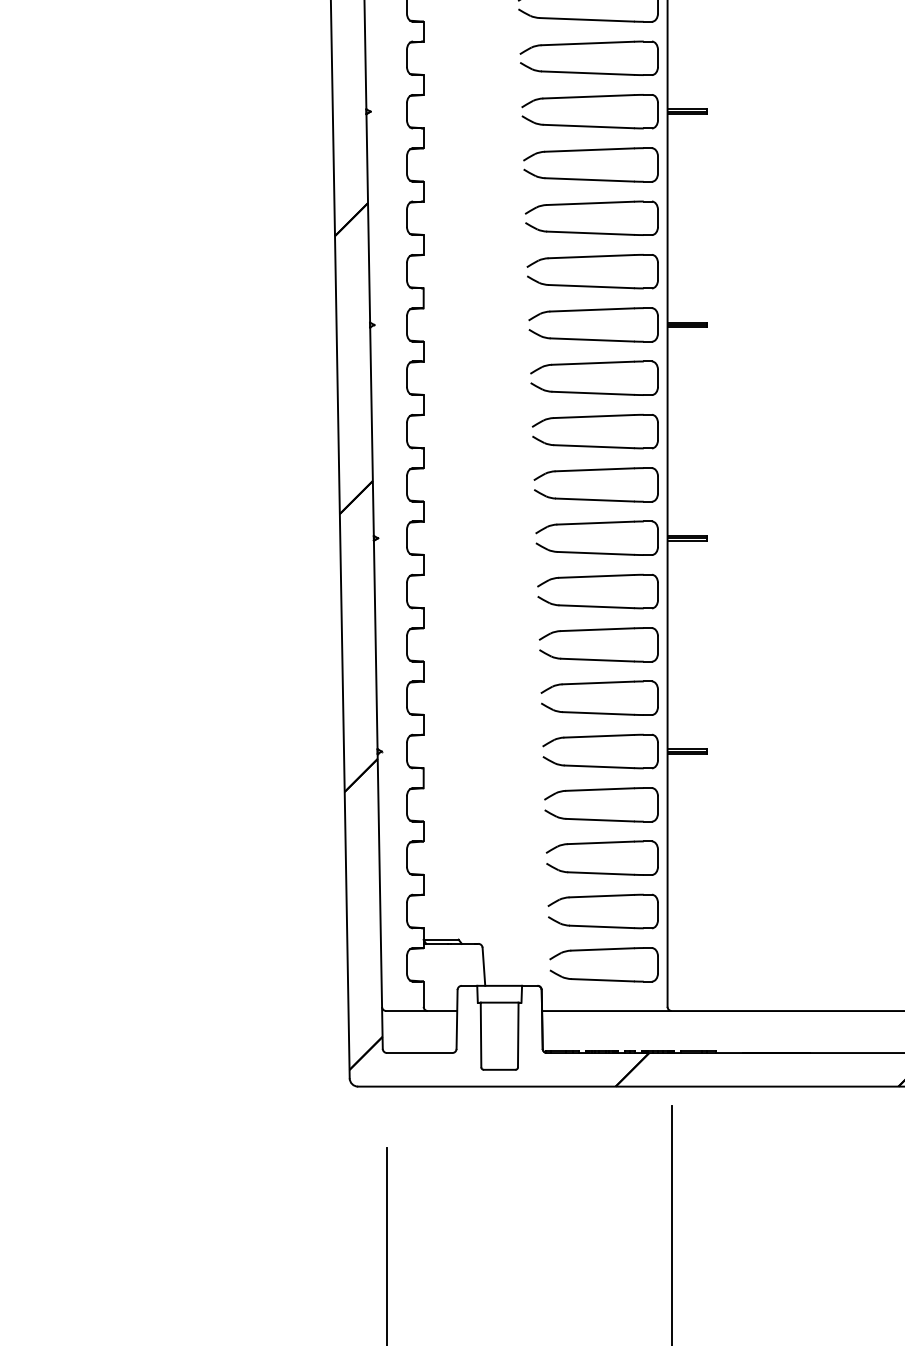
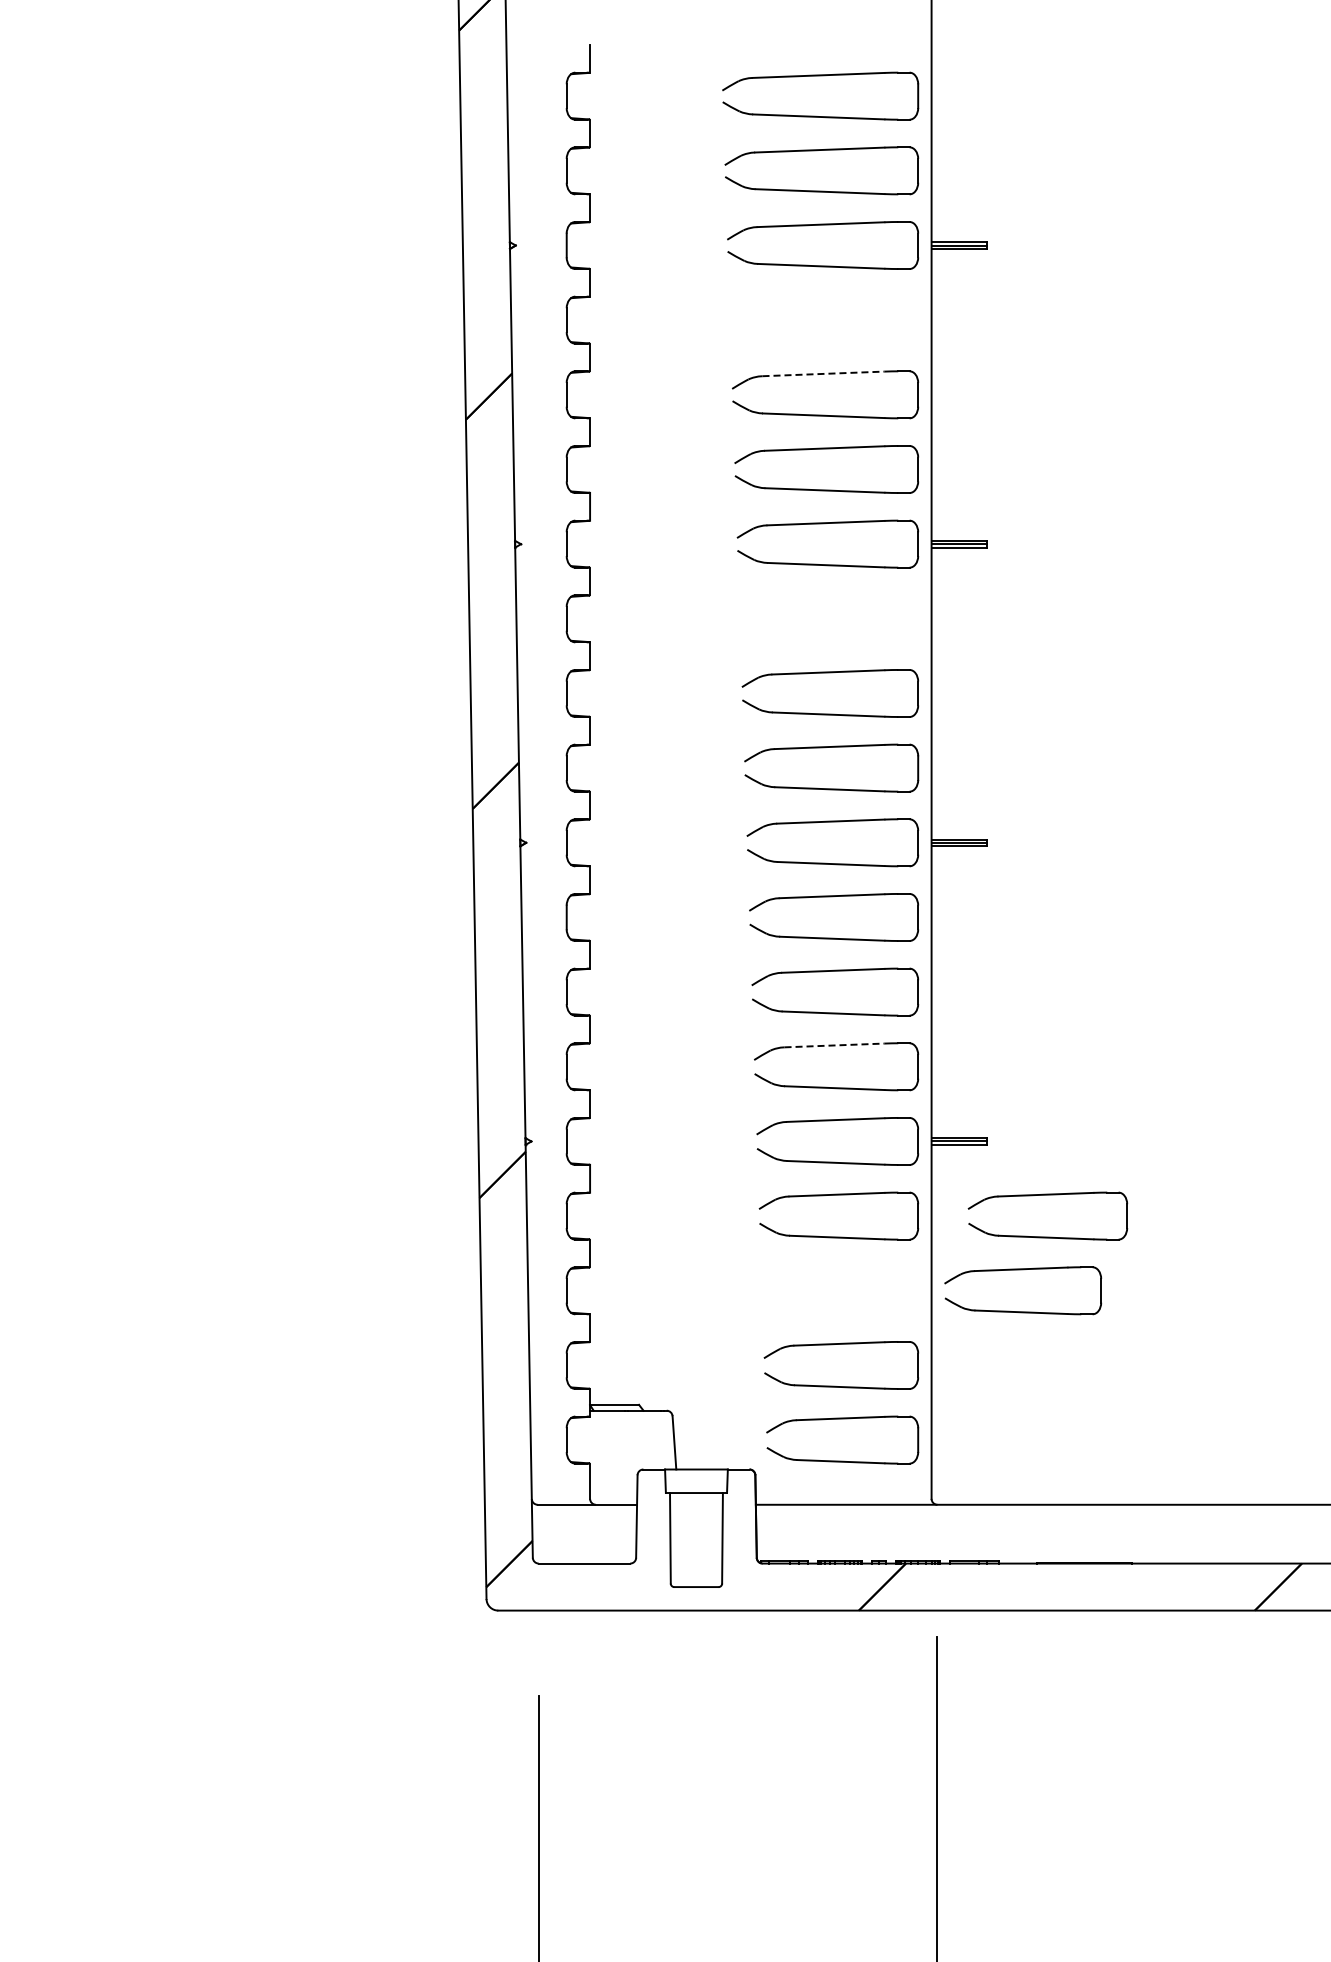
part: (591, 150) -> (824, 300), removed
line: (590, 203) -> (823, 373), solid -> dashed
part: (594, 363) -> (829, 598), removed
line: (598, 683) -> (834, 1045), solid -> dashed
part: (750, 790) -> (1047, 1195), added
part: (602, 843) -> (1023, 1270), moved

